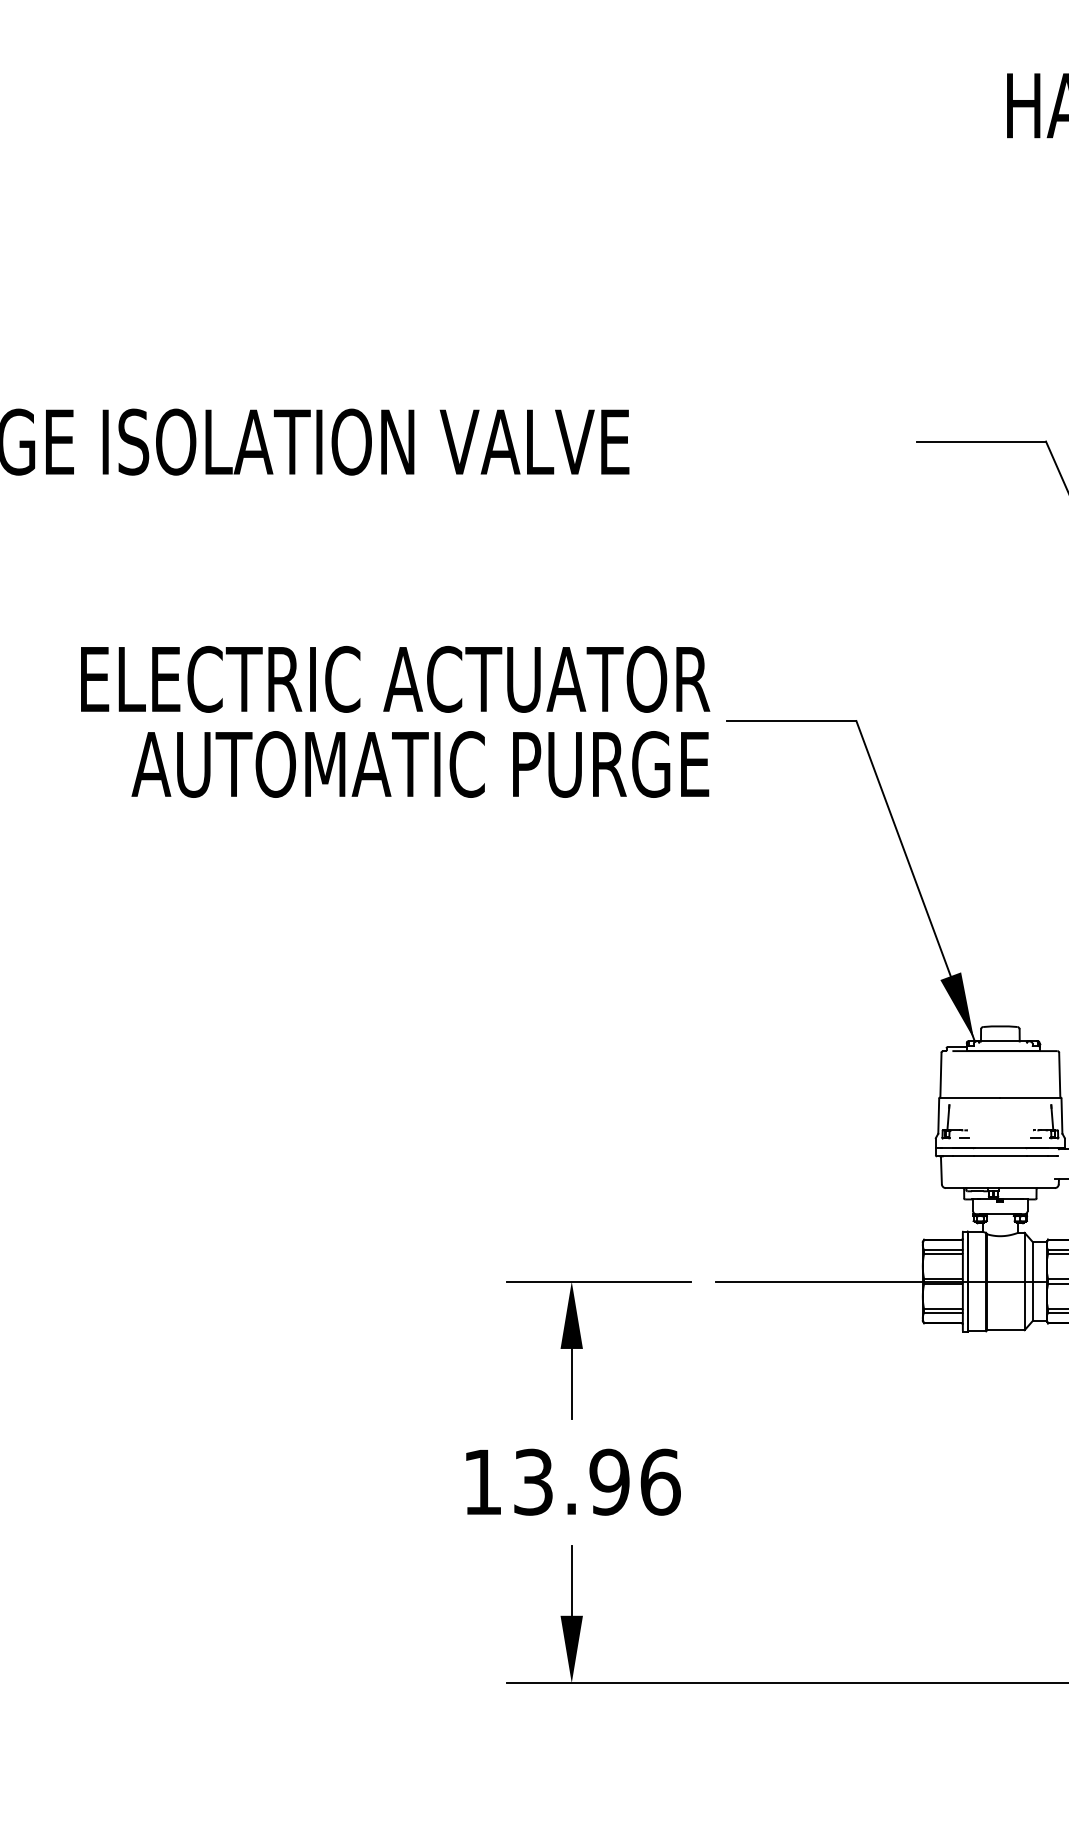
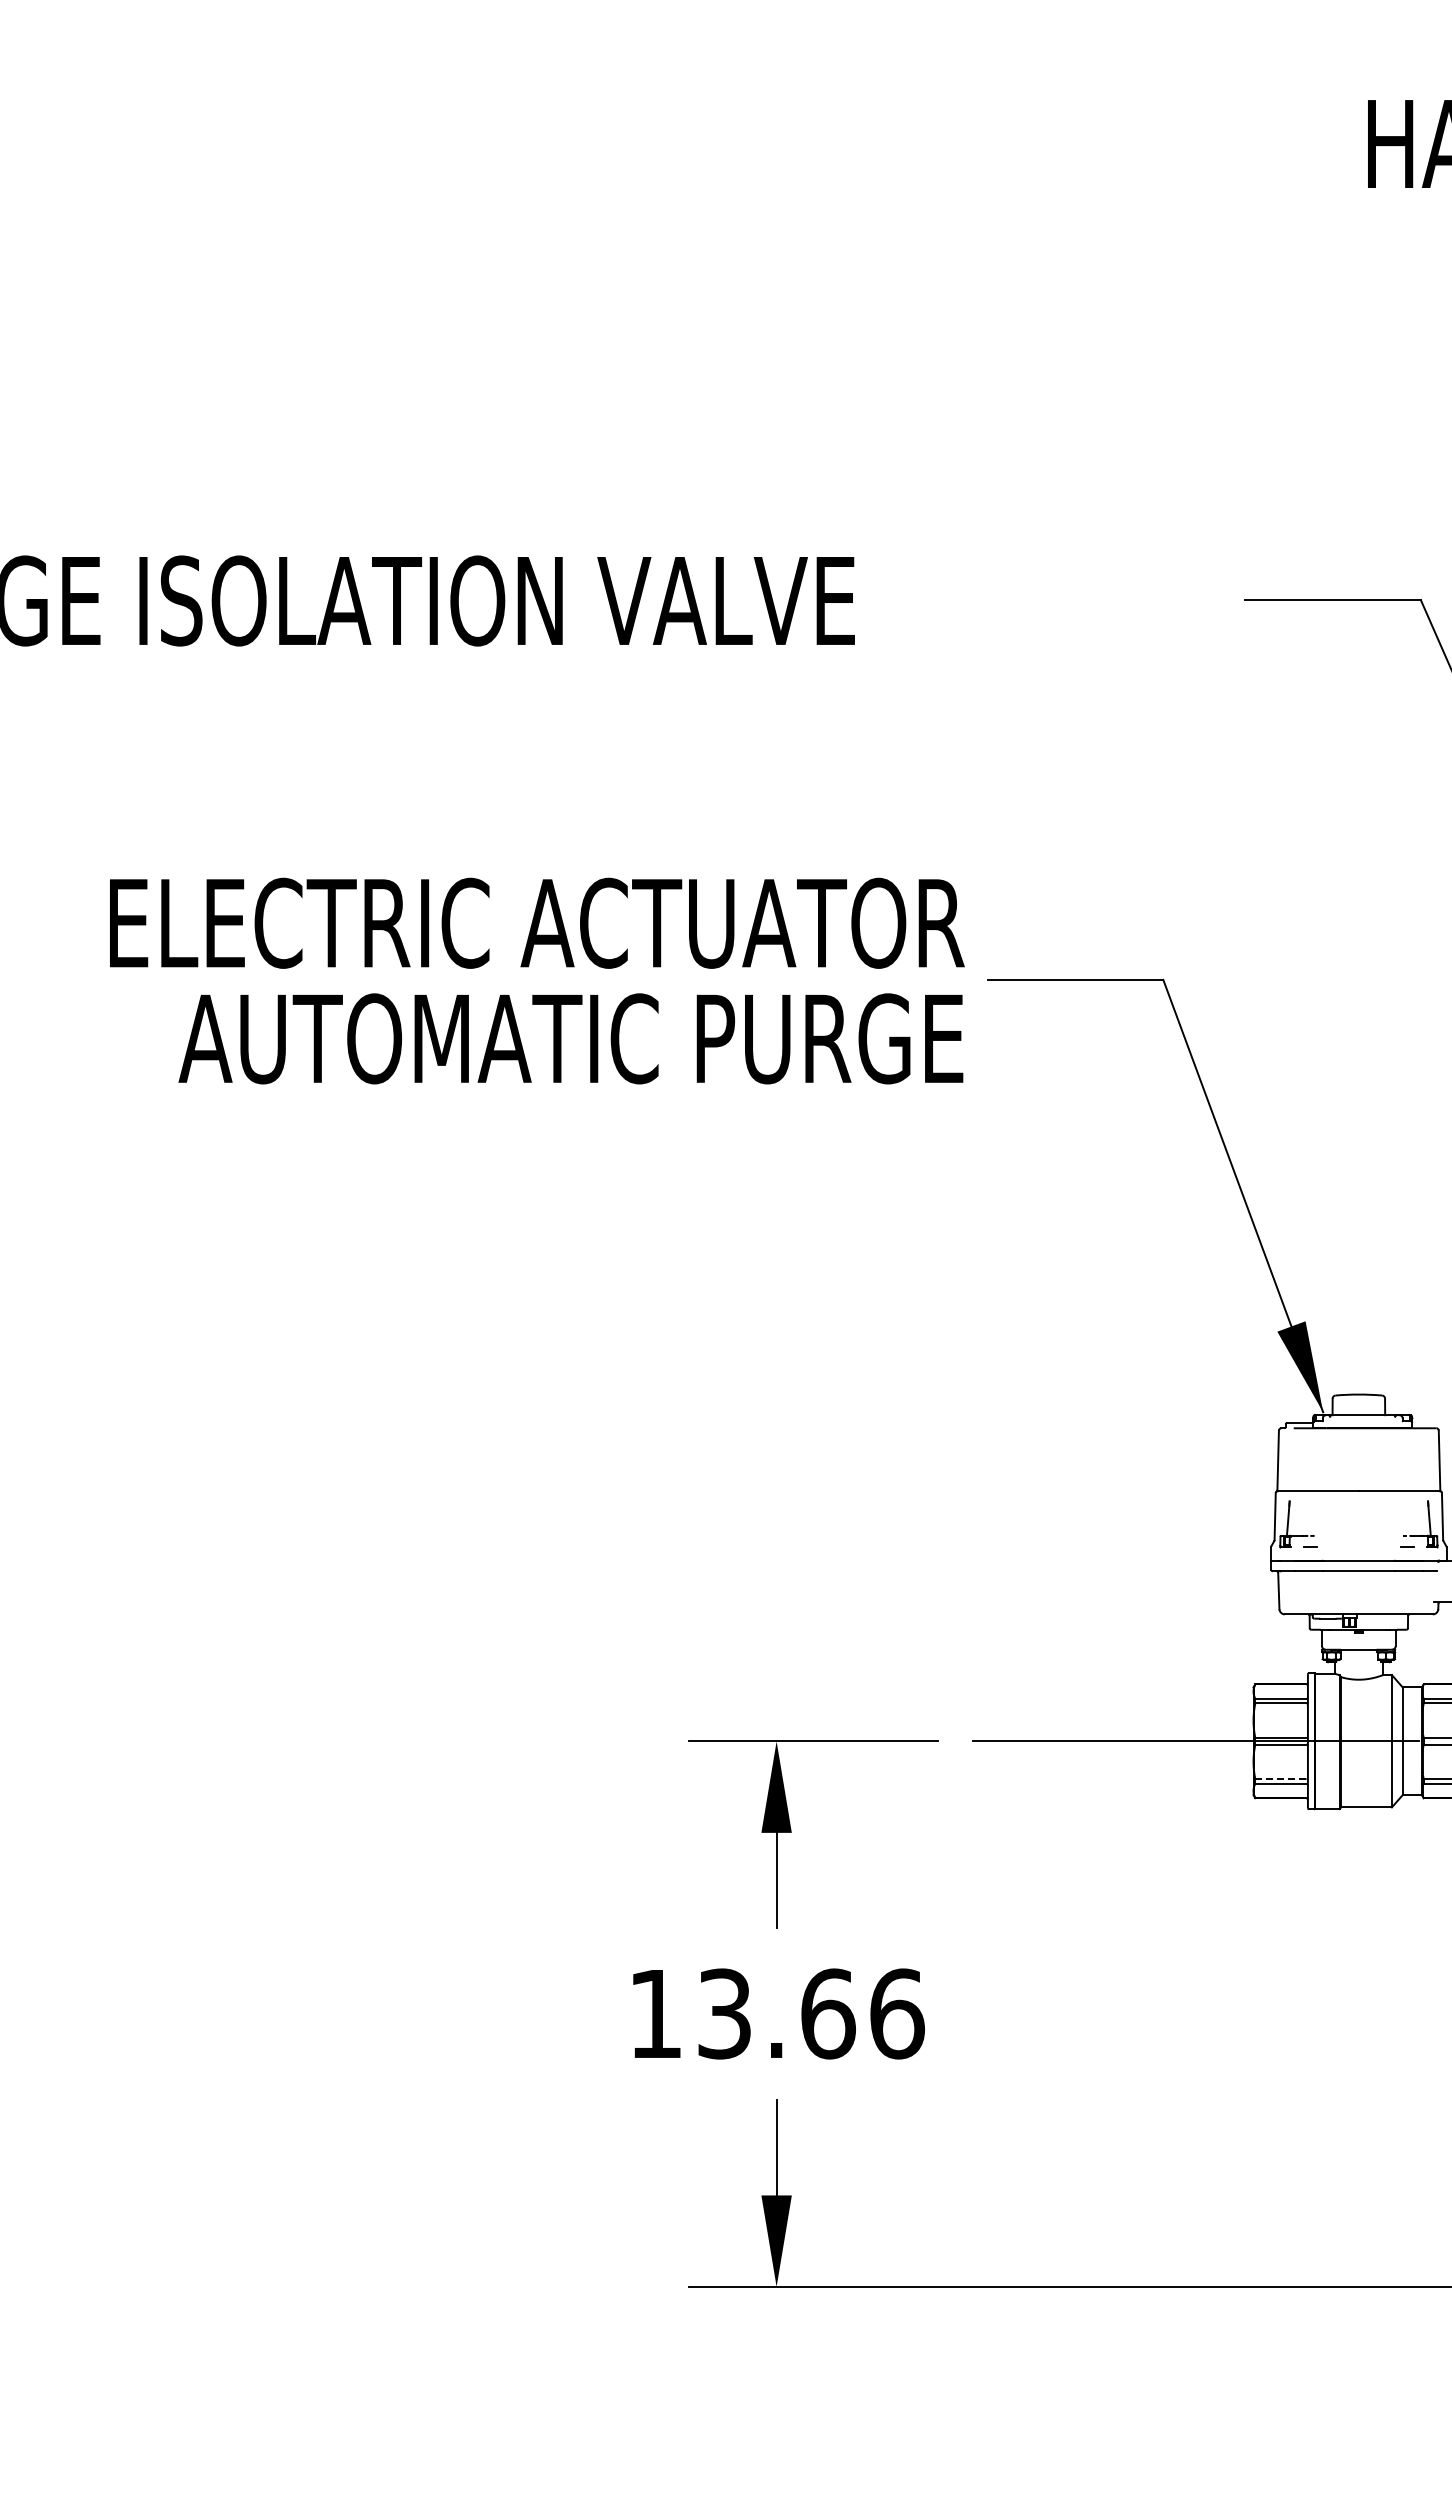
line: (942, 1309) -> (1280, 1779), solid -> dashed
text: (609, 1481) -> (827, 2013), 13.96 -> 13.66

